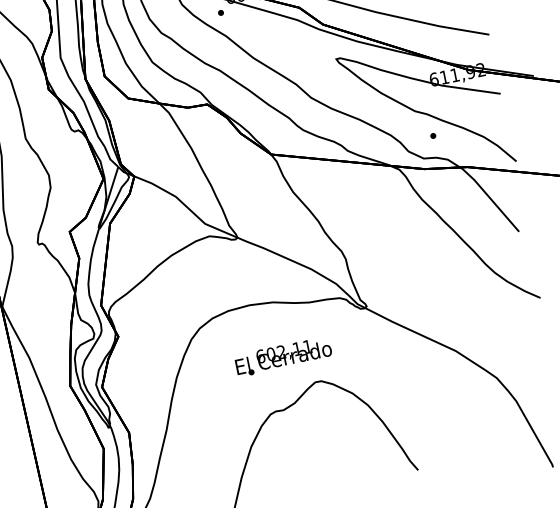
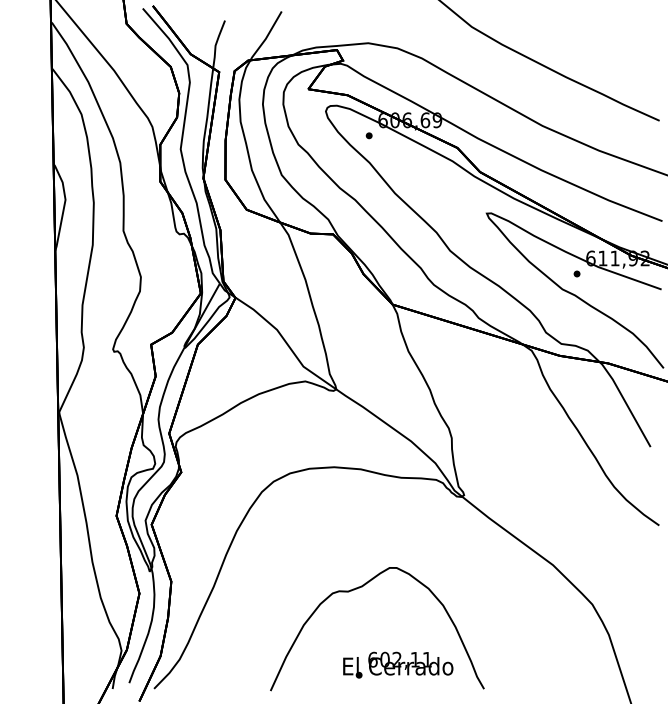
part: (432, 135) -> (576, 273), moved
text: (283, 356) -> (398, 664), moved

